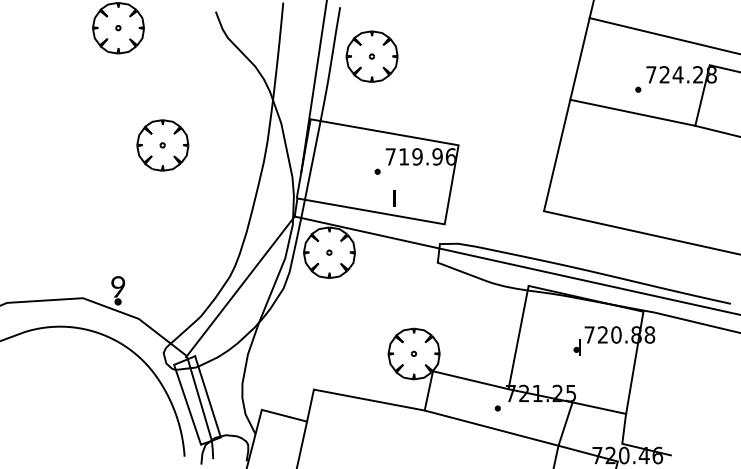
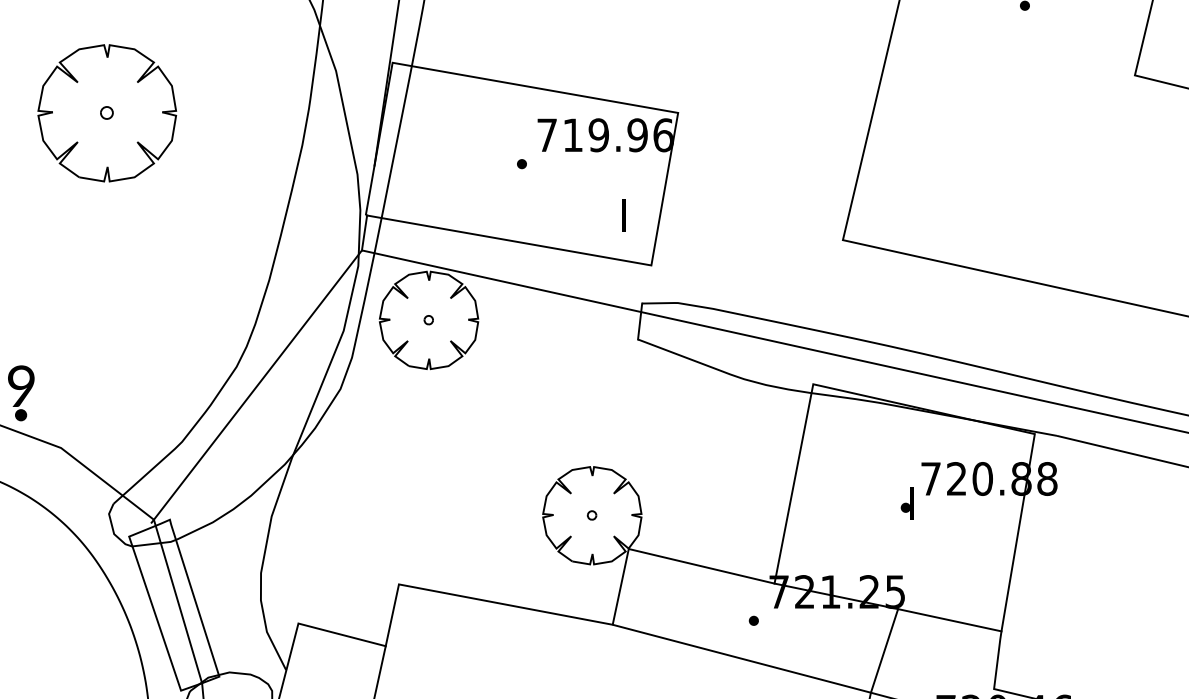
line: (632, 112) -> (1013, 49), removed
part: (162, 145) -> (106, 113), size x1.4
text: (394, 198) -> (623, 215), moved

